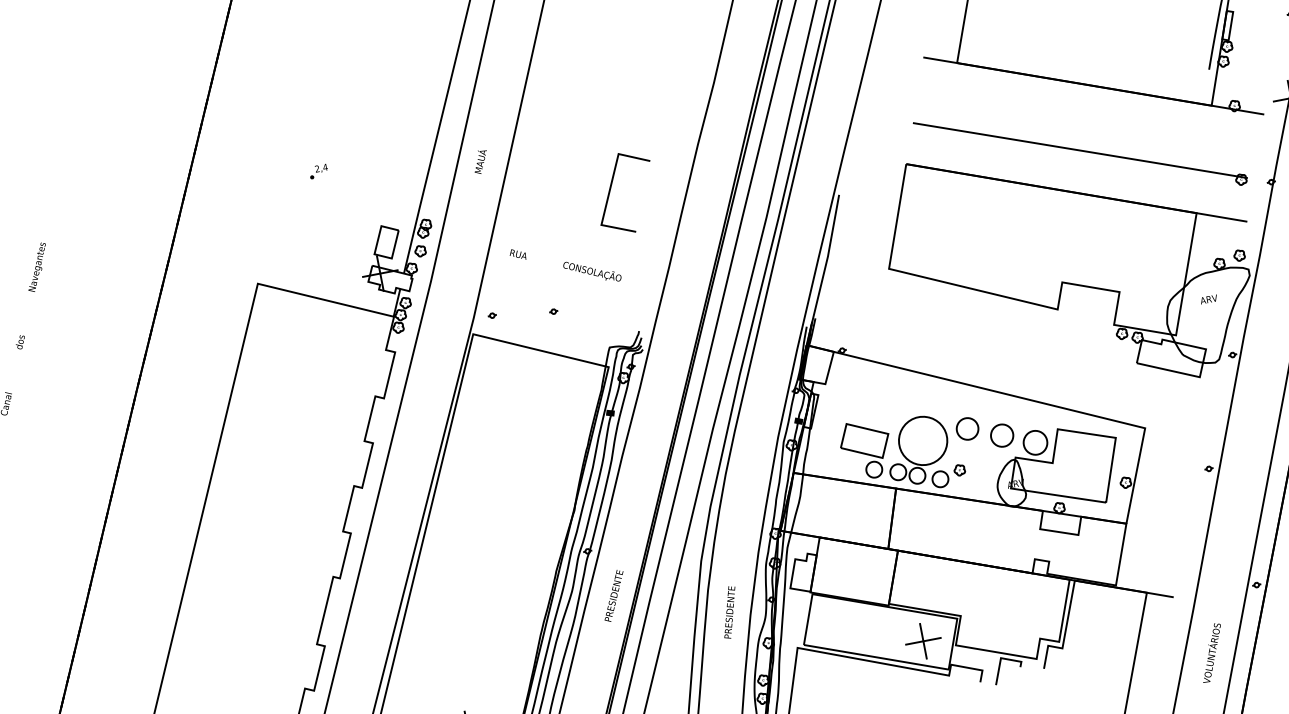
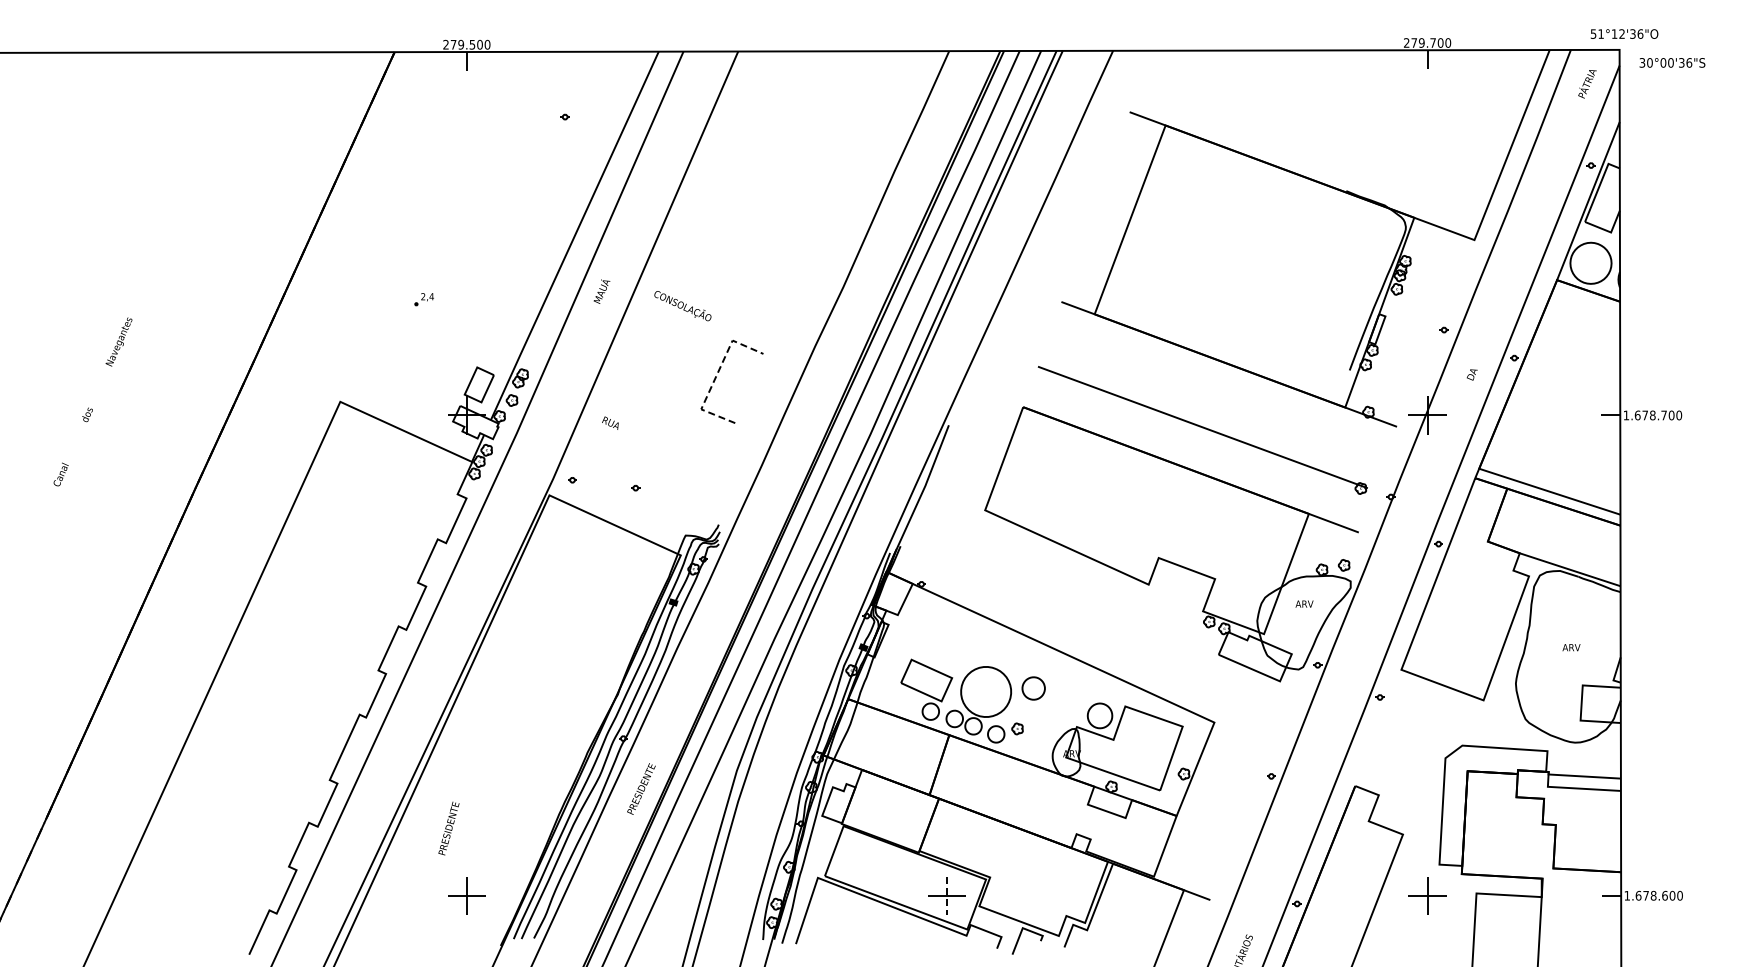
text: (480, 161) -> (601, 291), moved
line: (609, 190) -> (716, 375), solid -> dashed
text: (592, 272) -> (682, 306), moved
part: (1002, 435) -> (1067, 701), removed
text: (729, 612) -> (448, 828), moved
line: (923, 641) -> (947, 896), solid -> dashed

